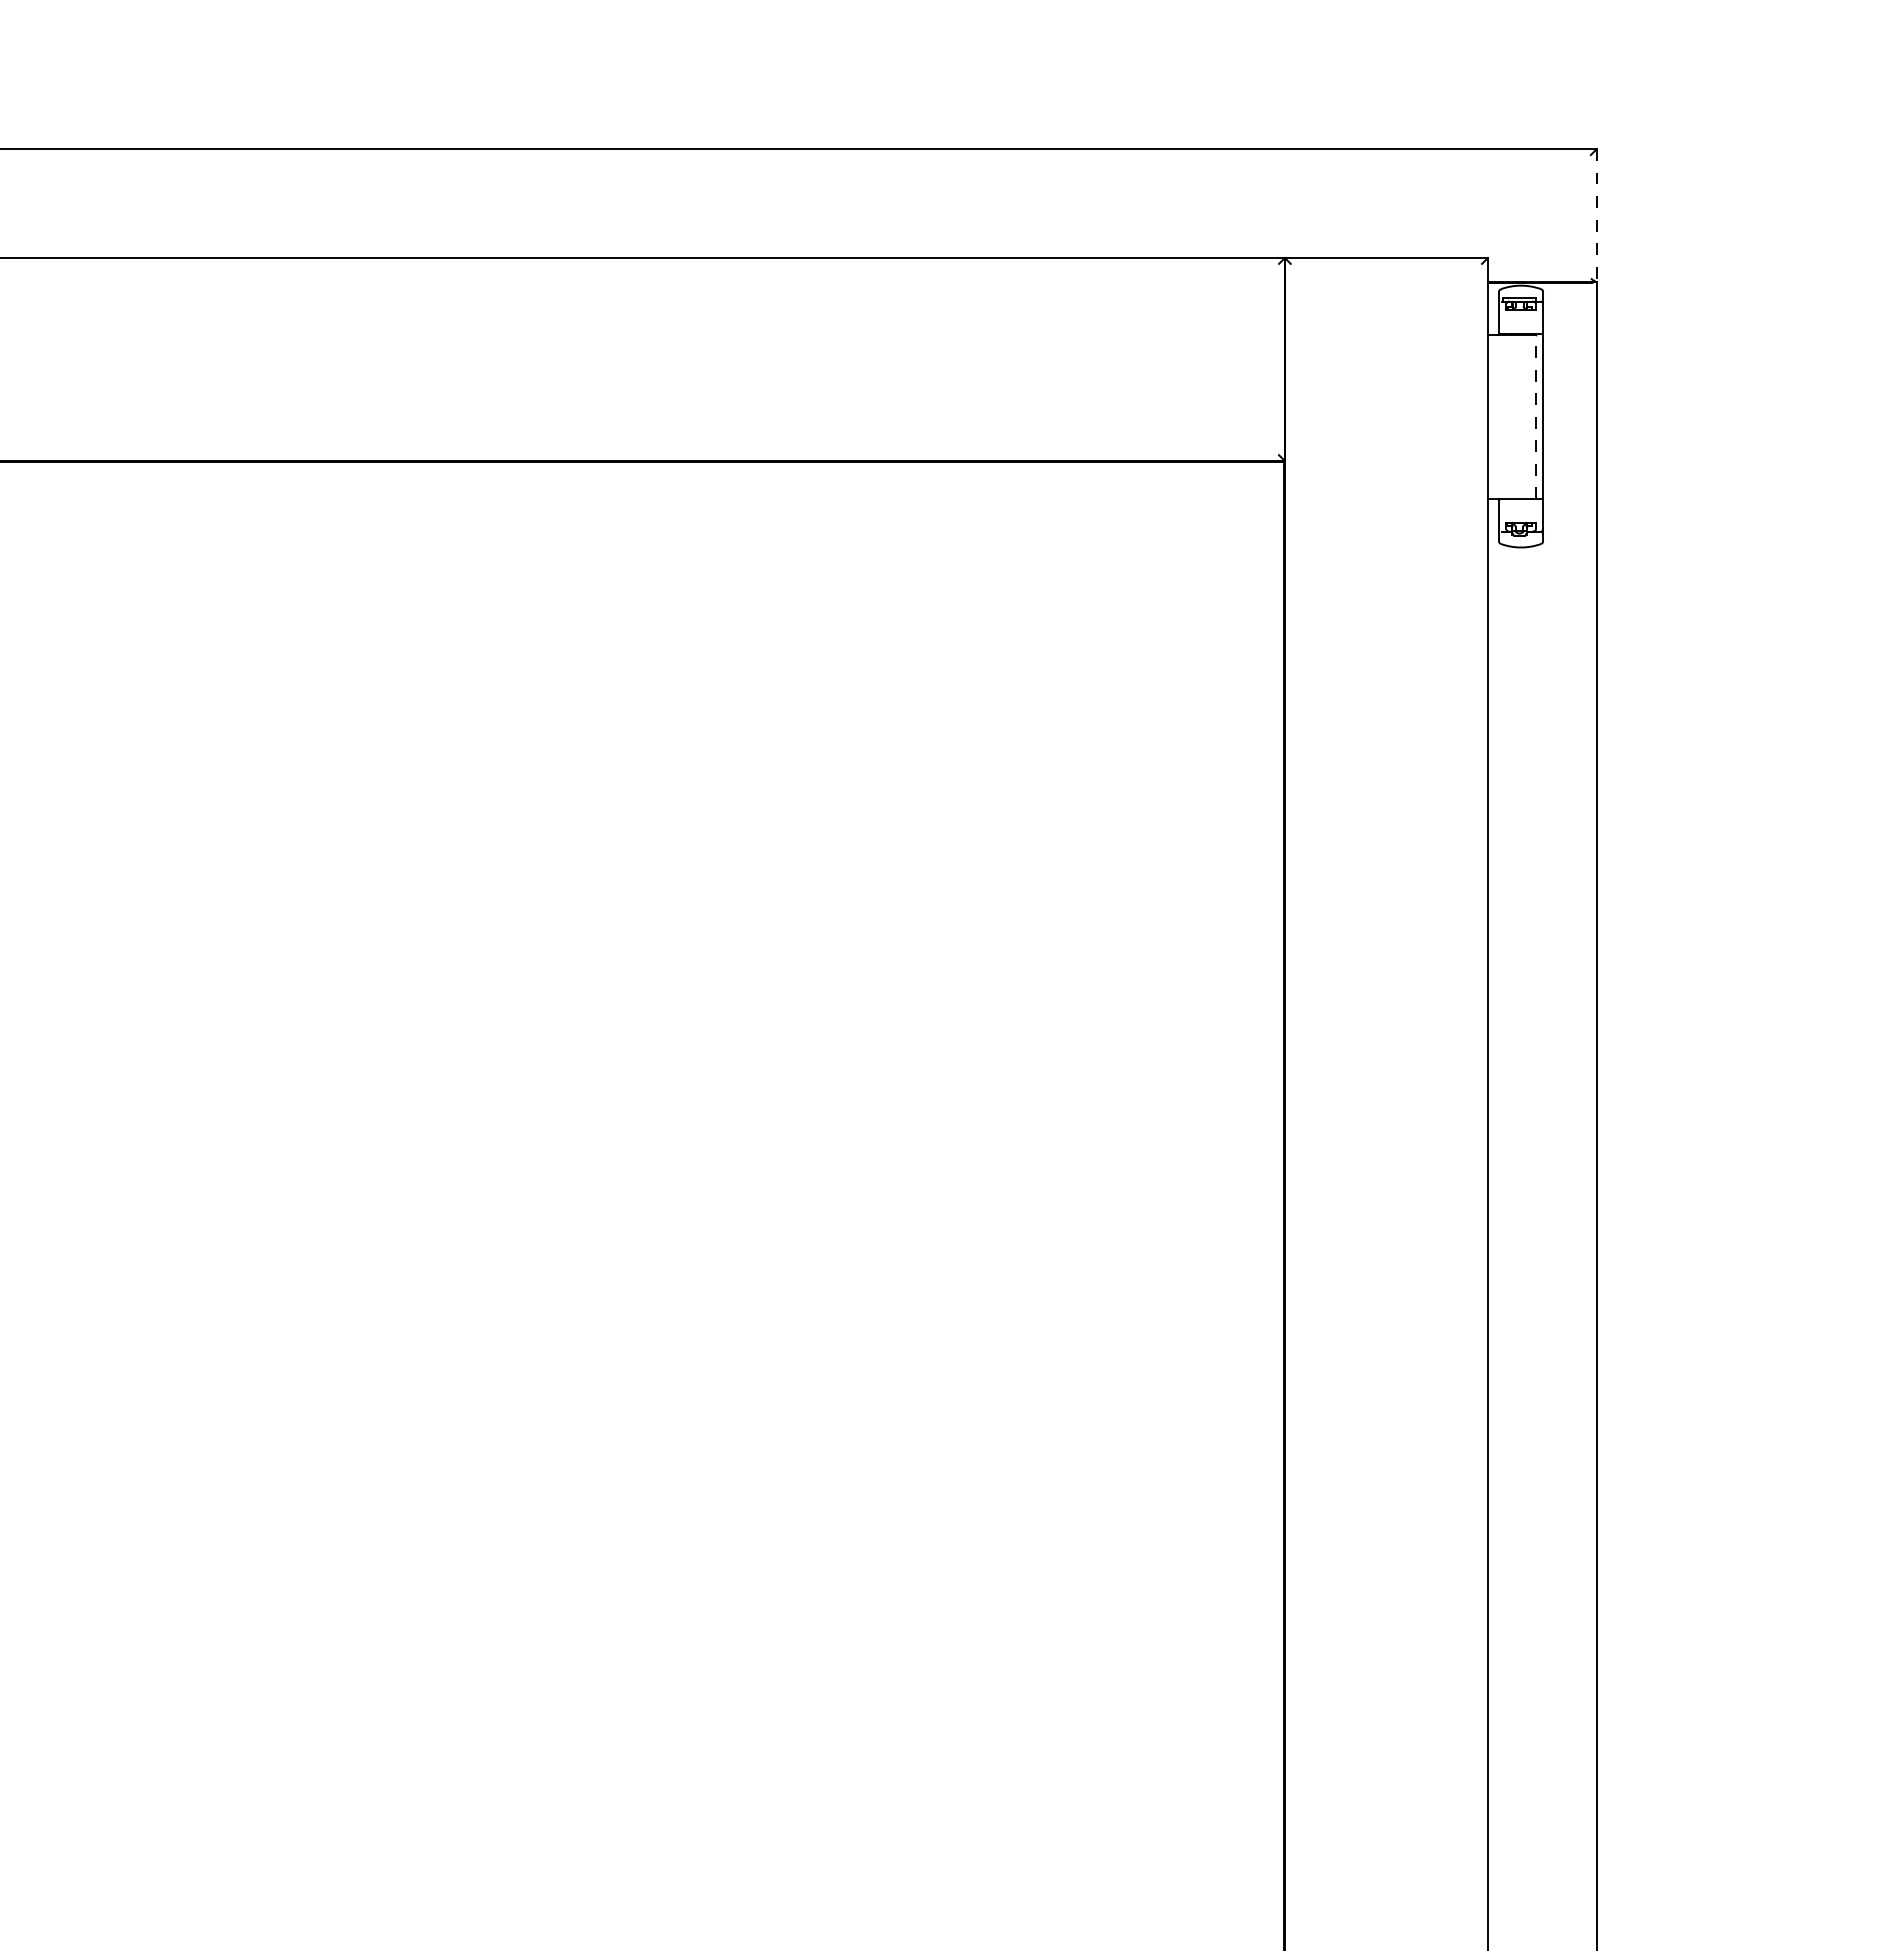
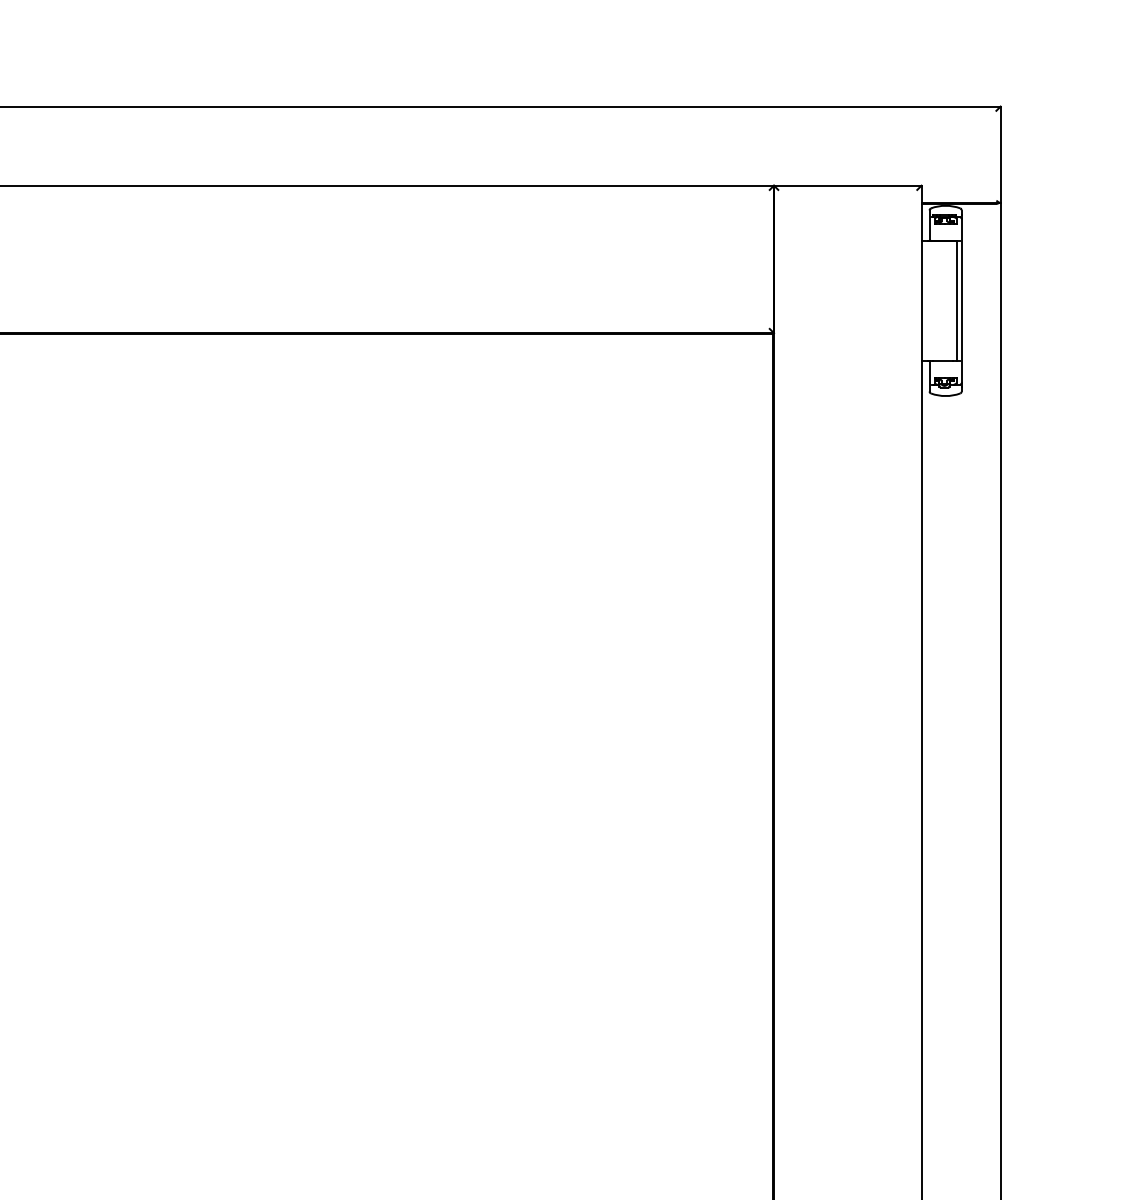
line: (1596, 215) -> (1000, 154), dashed -> solid
line: (1536, 416) -> (956, 300), dashed -> solid

